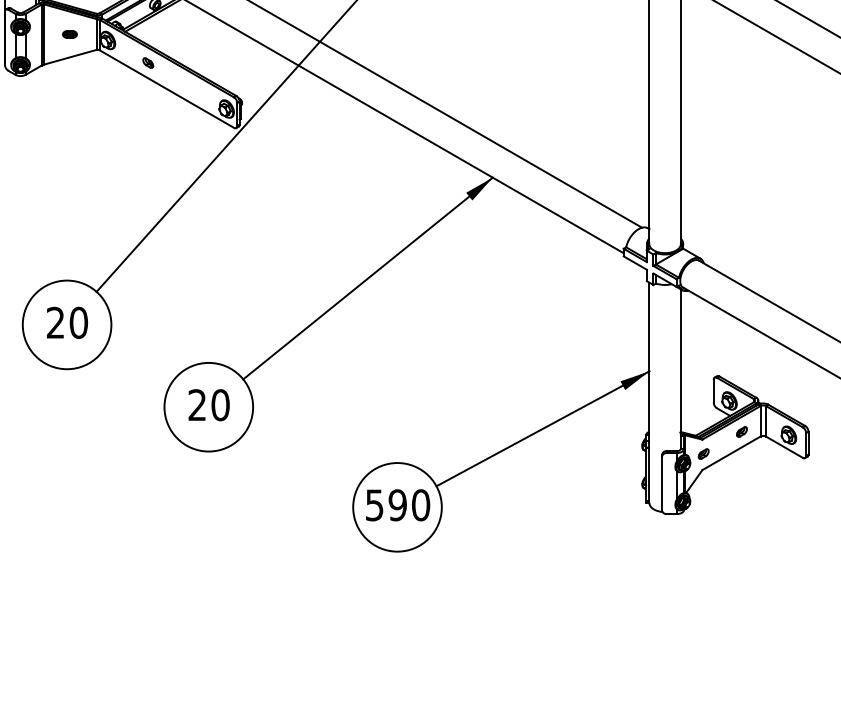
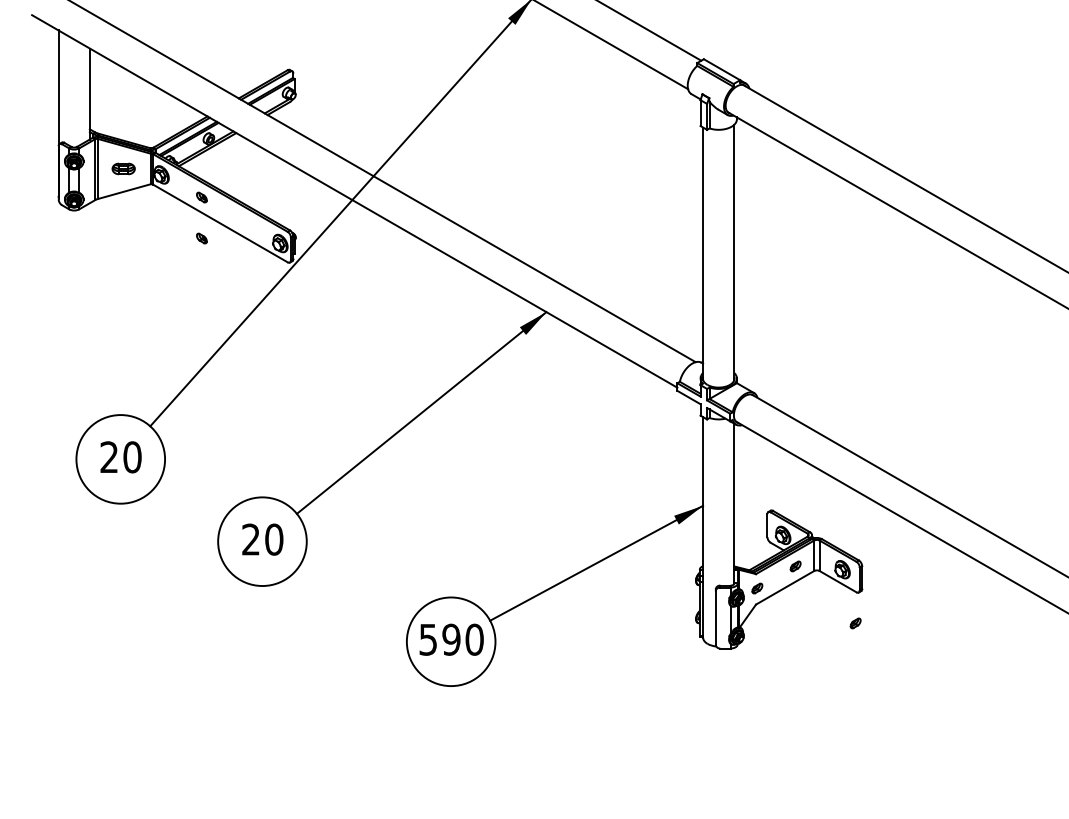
part: (69, 34) -> (123, 168), size x1.6
part: (147, 104) -> (201, 238), added
part: (801, 489) -> (855, 623), added

